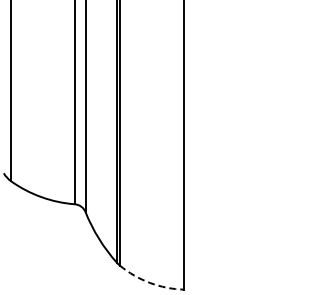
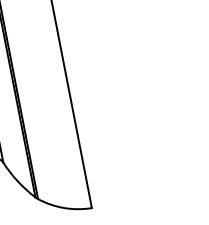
arc: (150, 282) -> (64, 207), dashed -> solid

